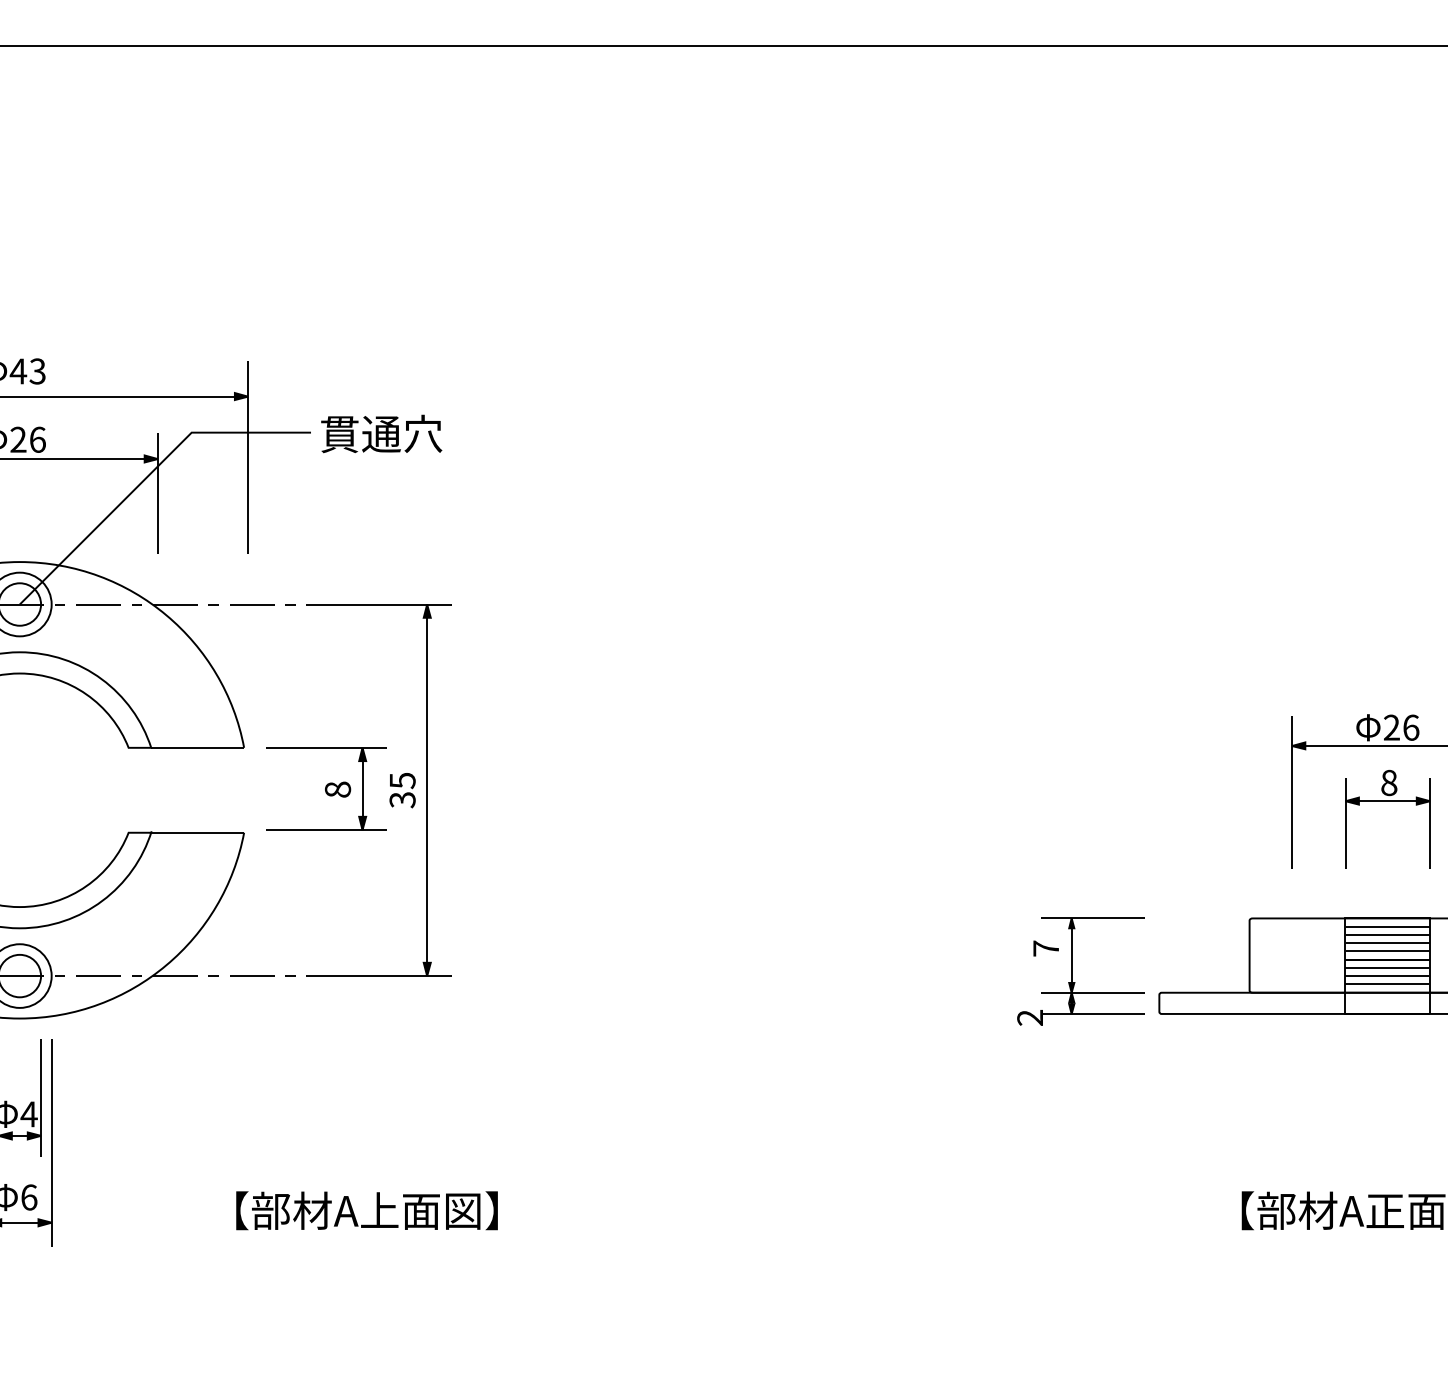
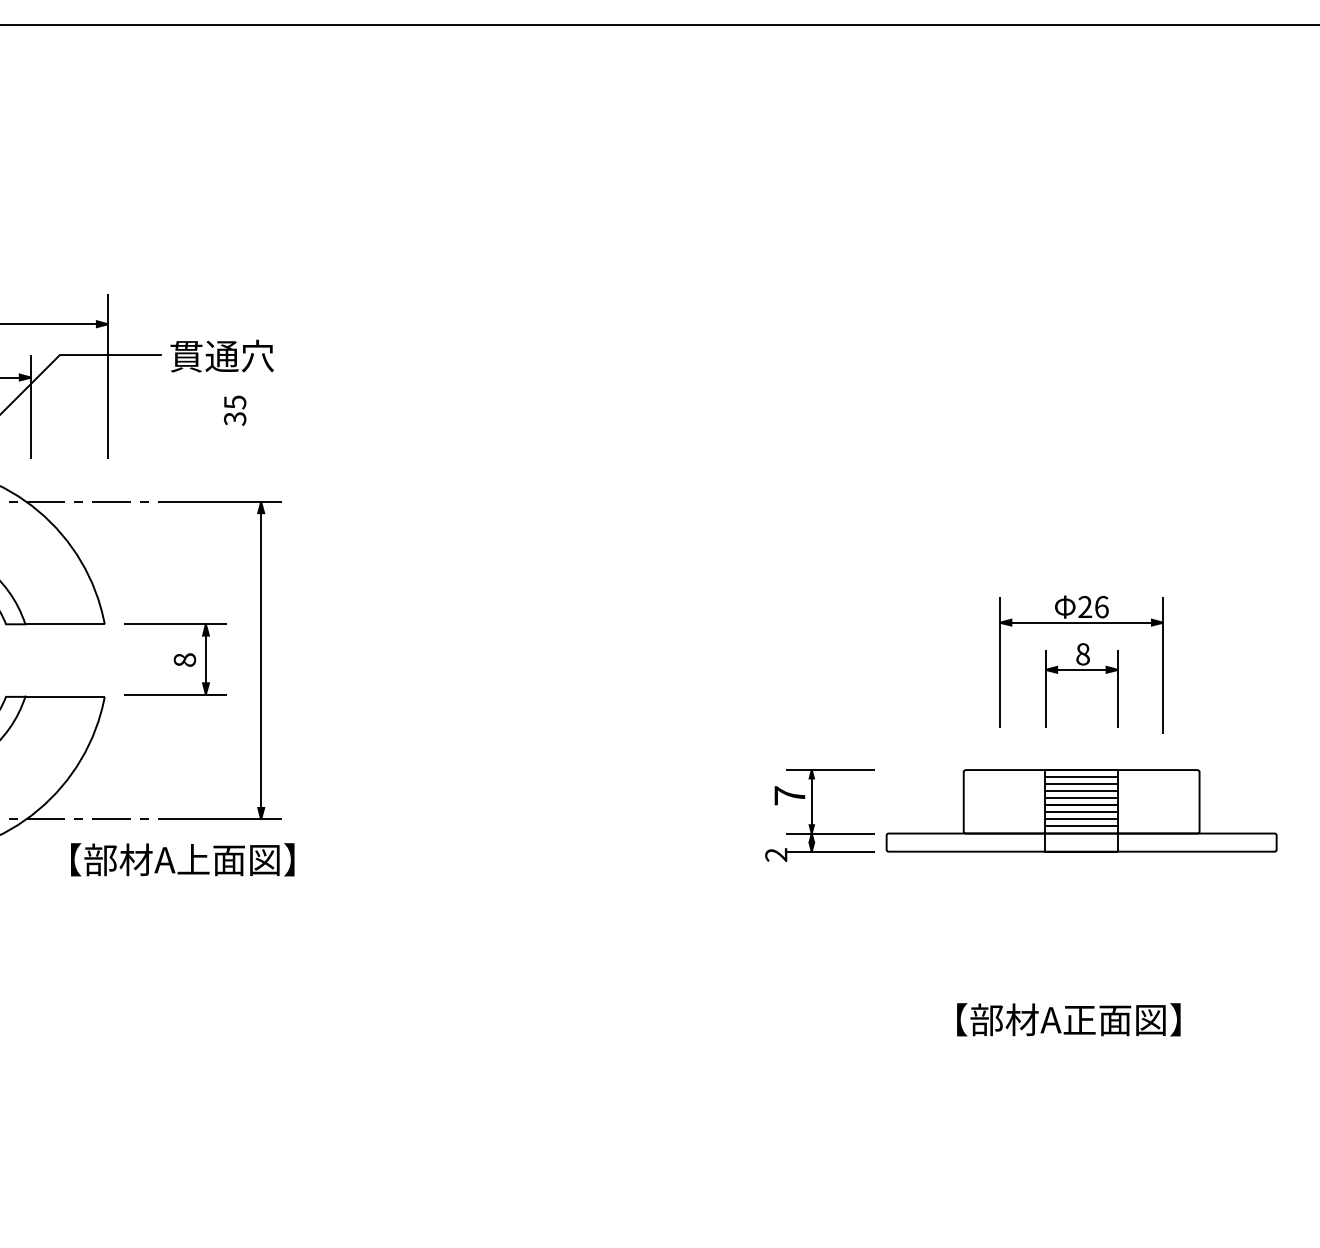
part: (403, 790) -> (235, 410), moved
part: (1045, 948) -> (789, 795), size x1.4
part: (377, 1210) -> (191, 859), moved

